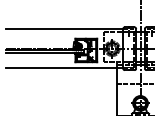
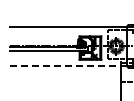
line: (64, 68) -> (68, 66), solid -> dashed

